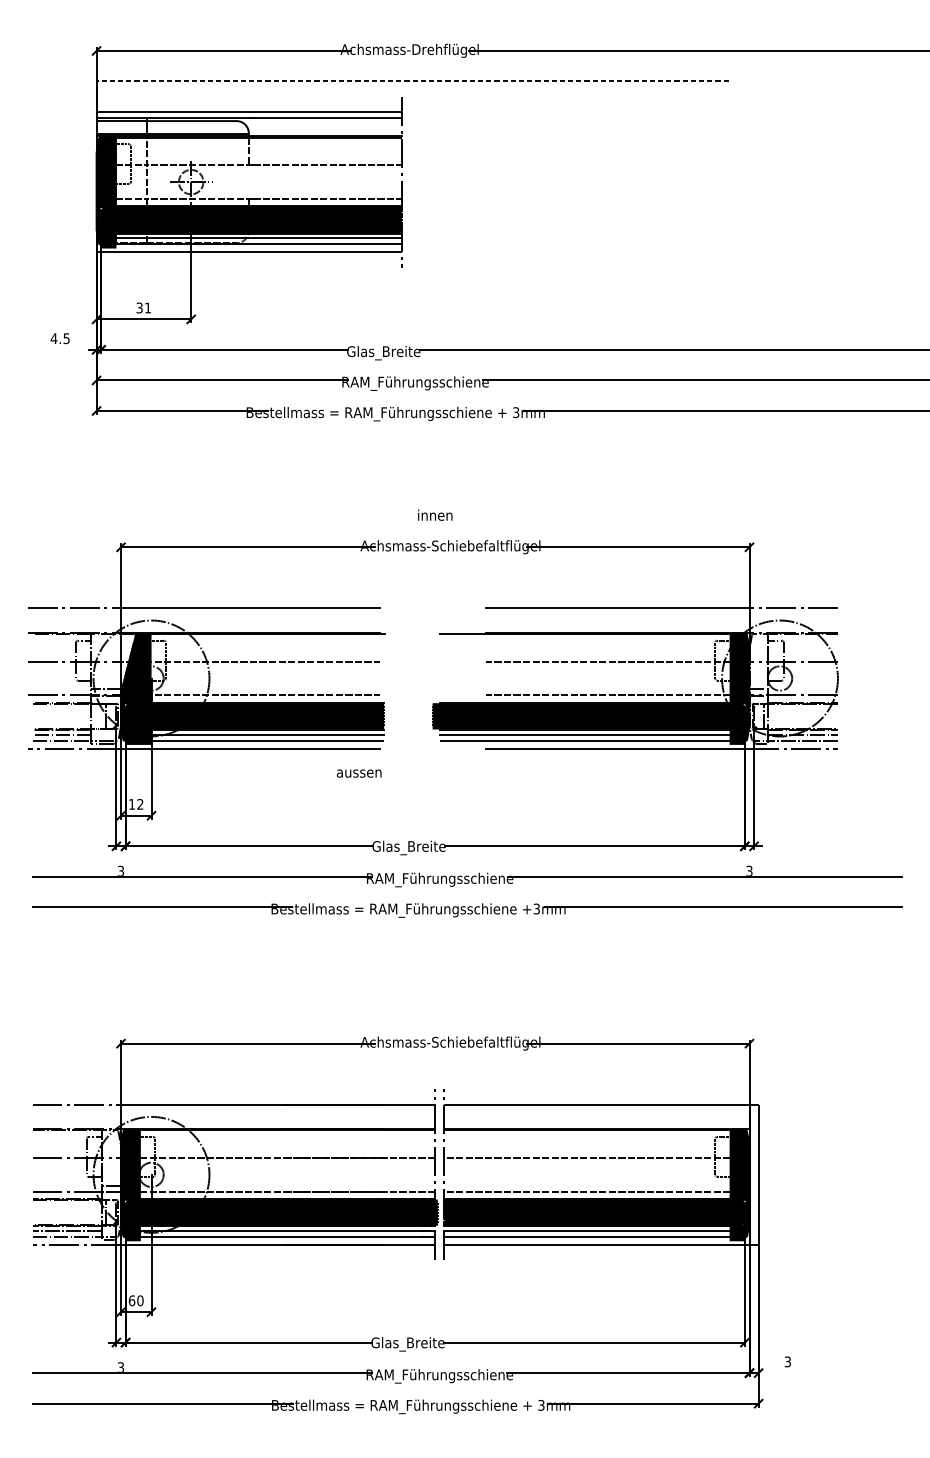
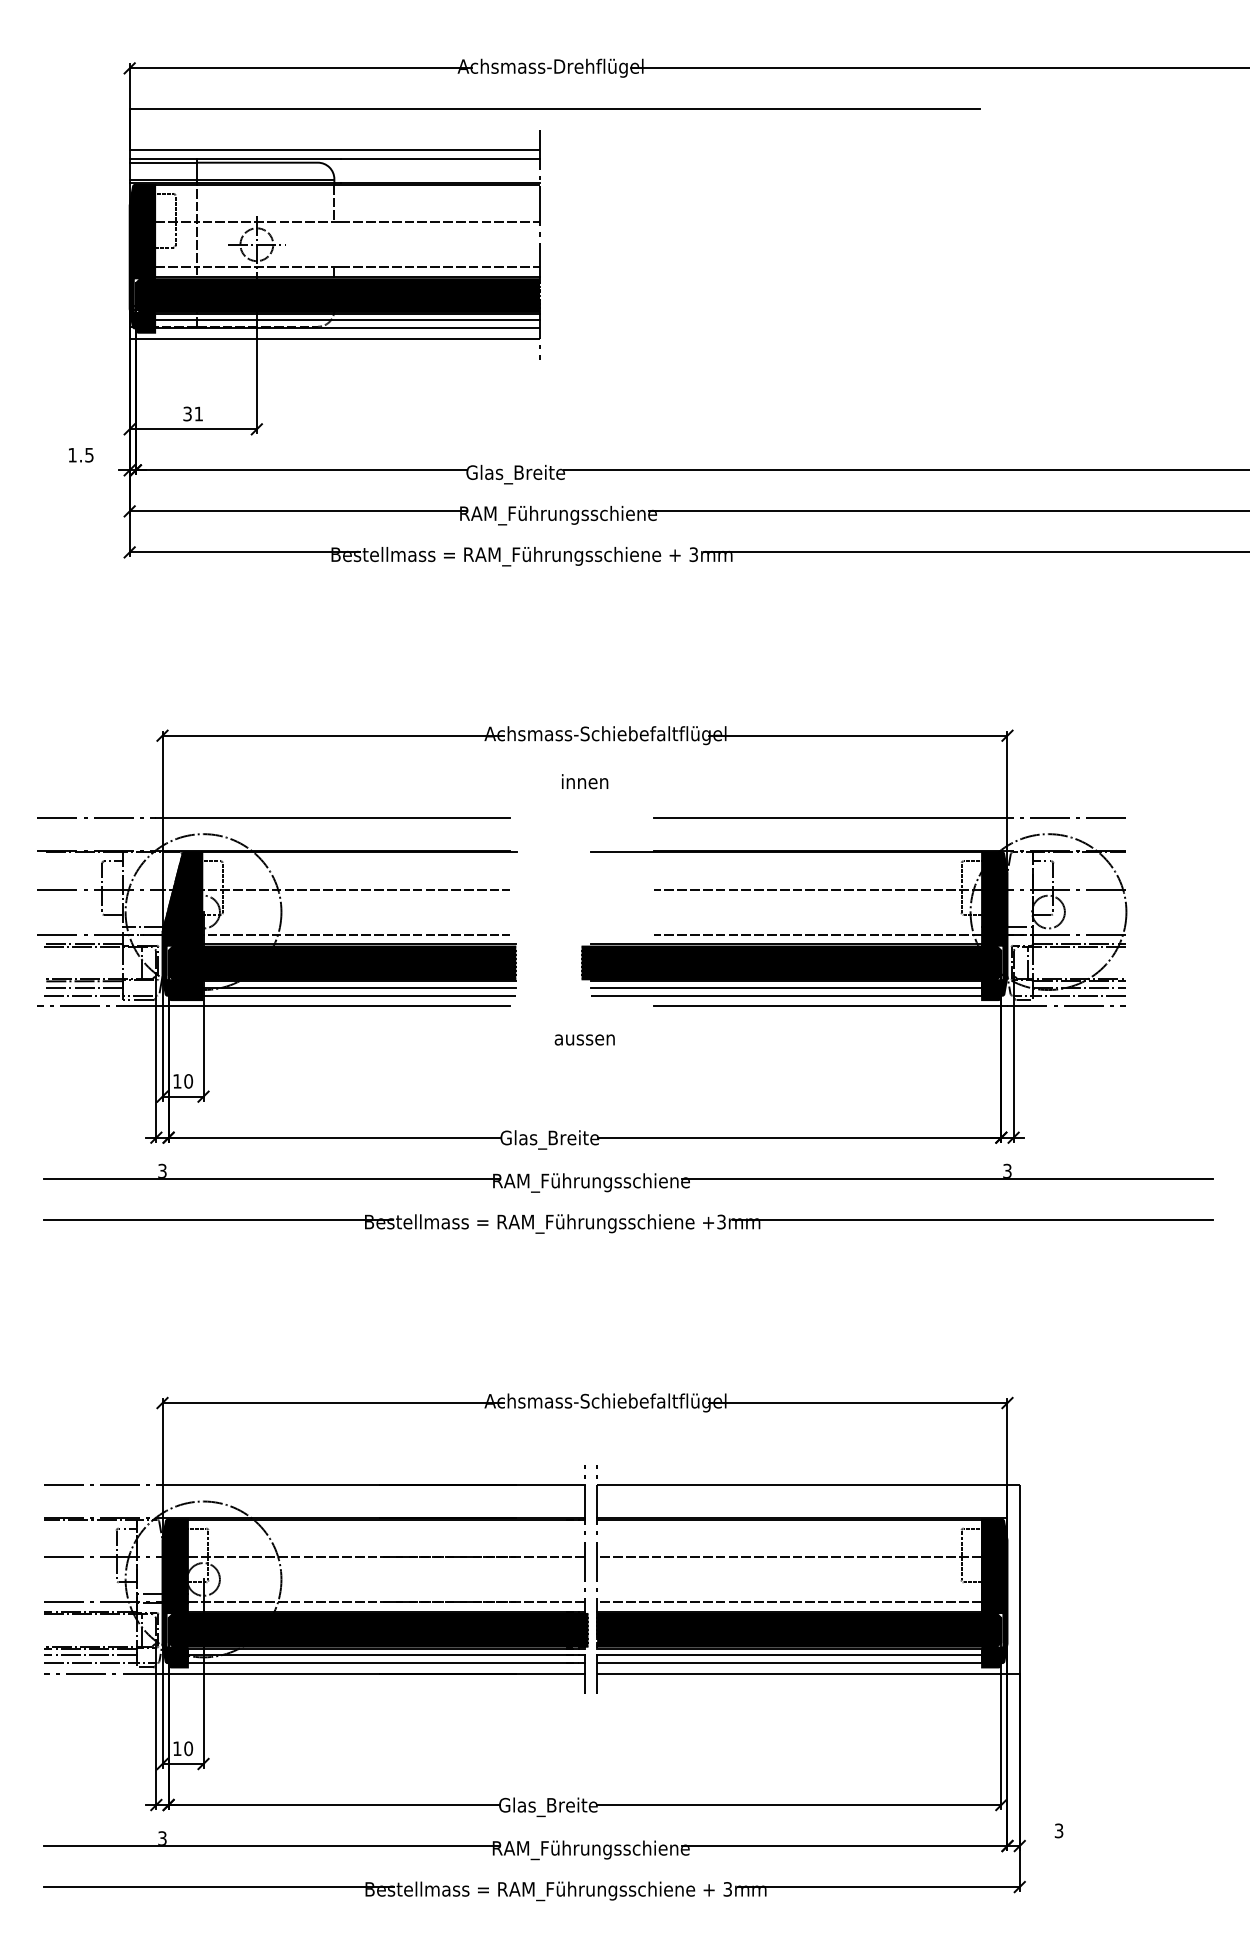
line: (412, 81) -> (554, 109), dashed -> solid
text: (54, 338) -> (72, 455), 4.5 -> 1.5
text: (435, 515) -> (585, 781), moved
text: (359, 773) -> (584, 1039), moved
text: (140, 804) -> (188, 1081), 12 -> 10
text: (132, 1300) -> (177, 1748), 60 -> 10

